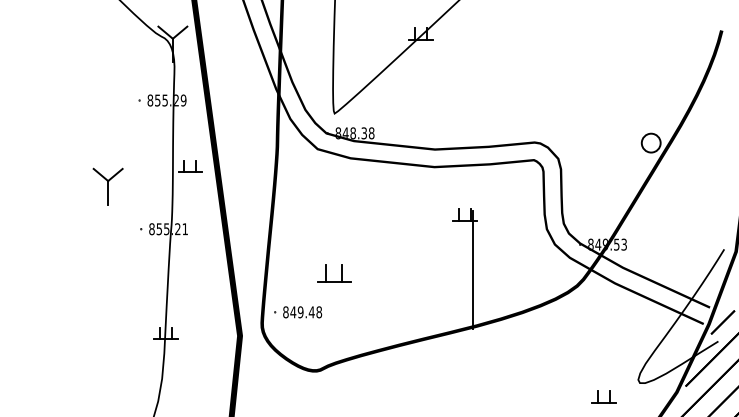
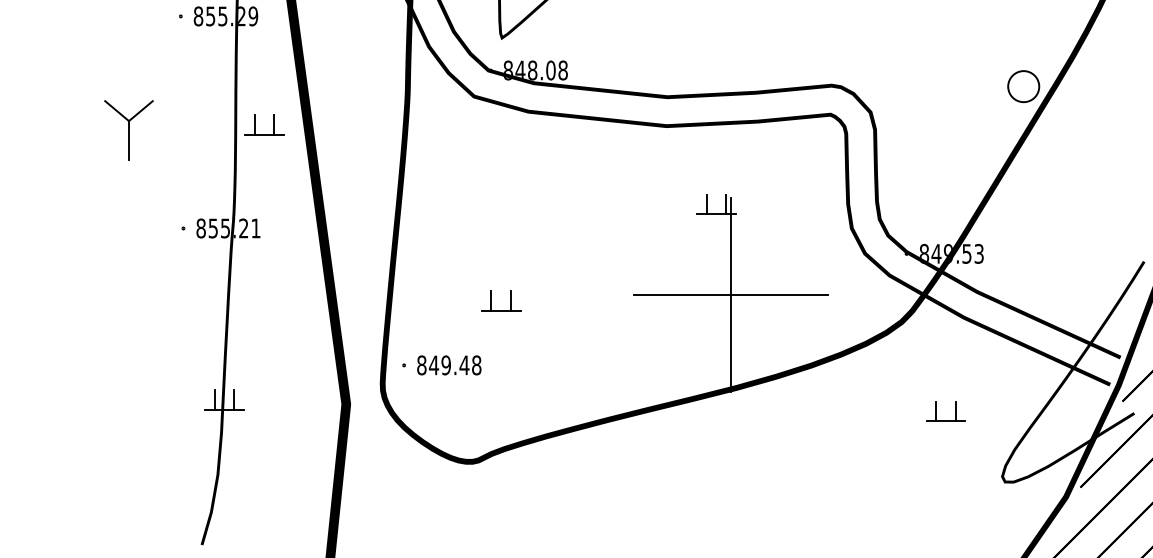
text: (364, 133) -> (551, 70), 848.38 -> 848.08
part: (107, 186) -> (127, 130), moved
line: (473, 269) -> (730, 294), added
part: (333, 272) -> (500, 299), size x0.71
part: (603, 396) -> (945, 410), moved

